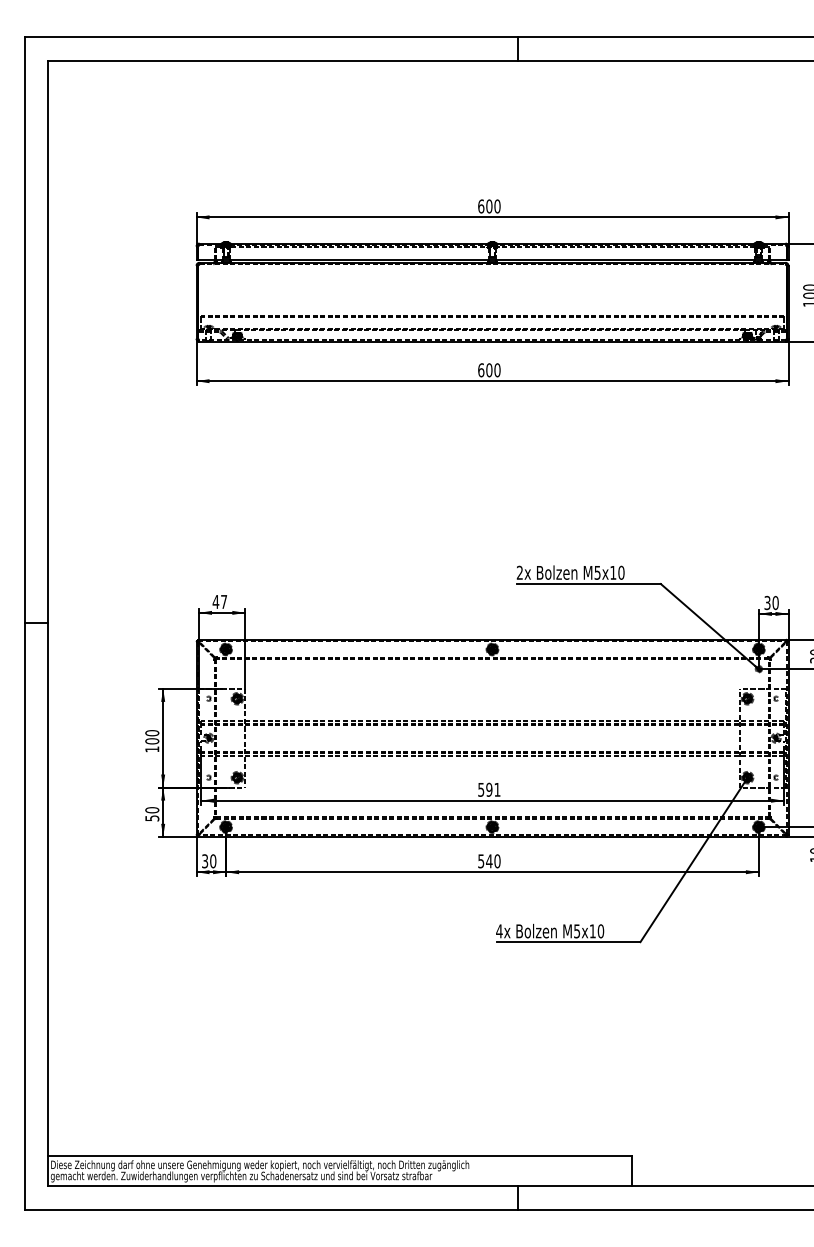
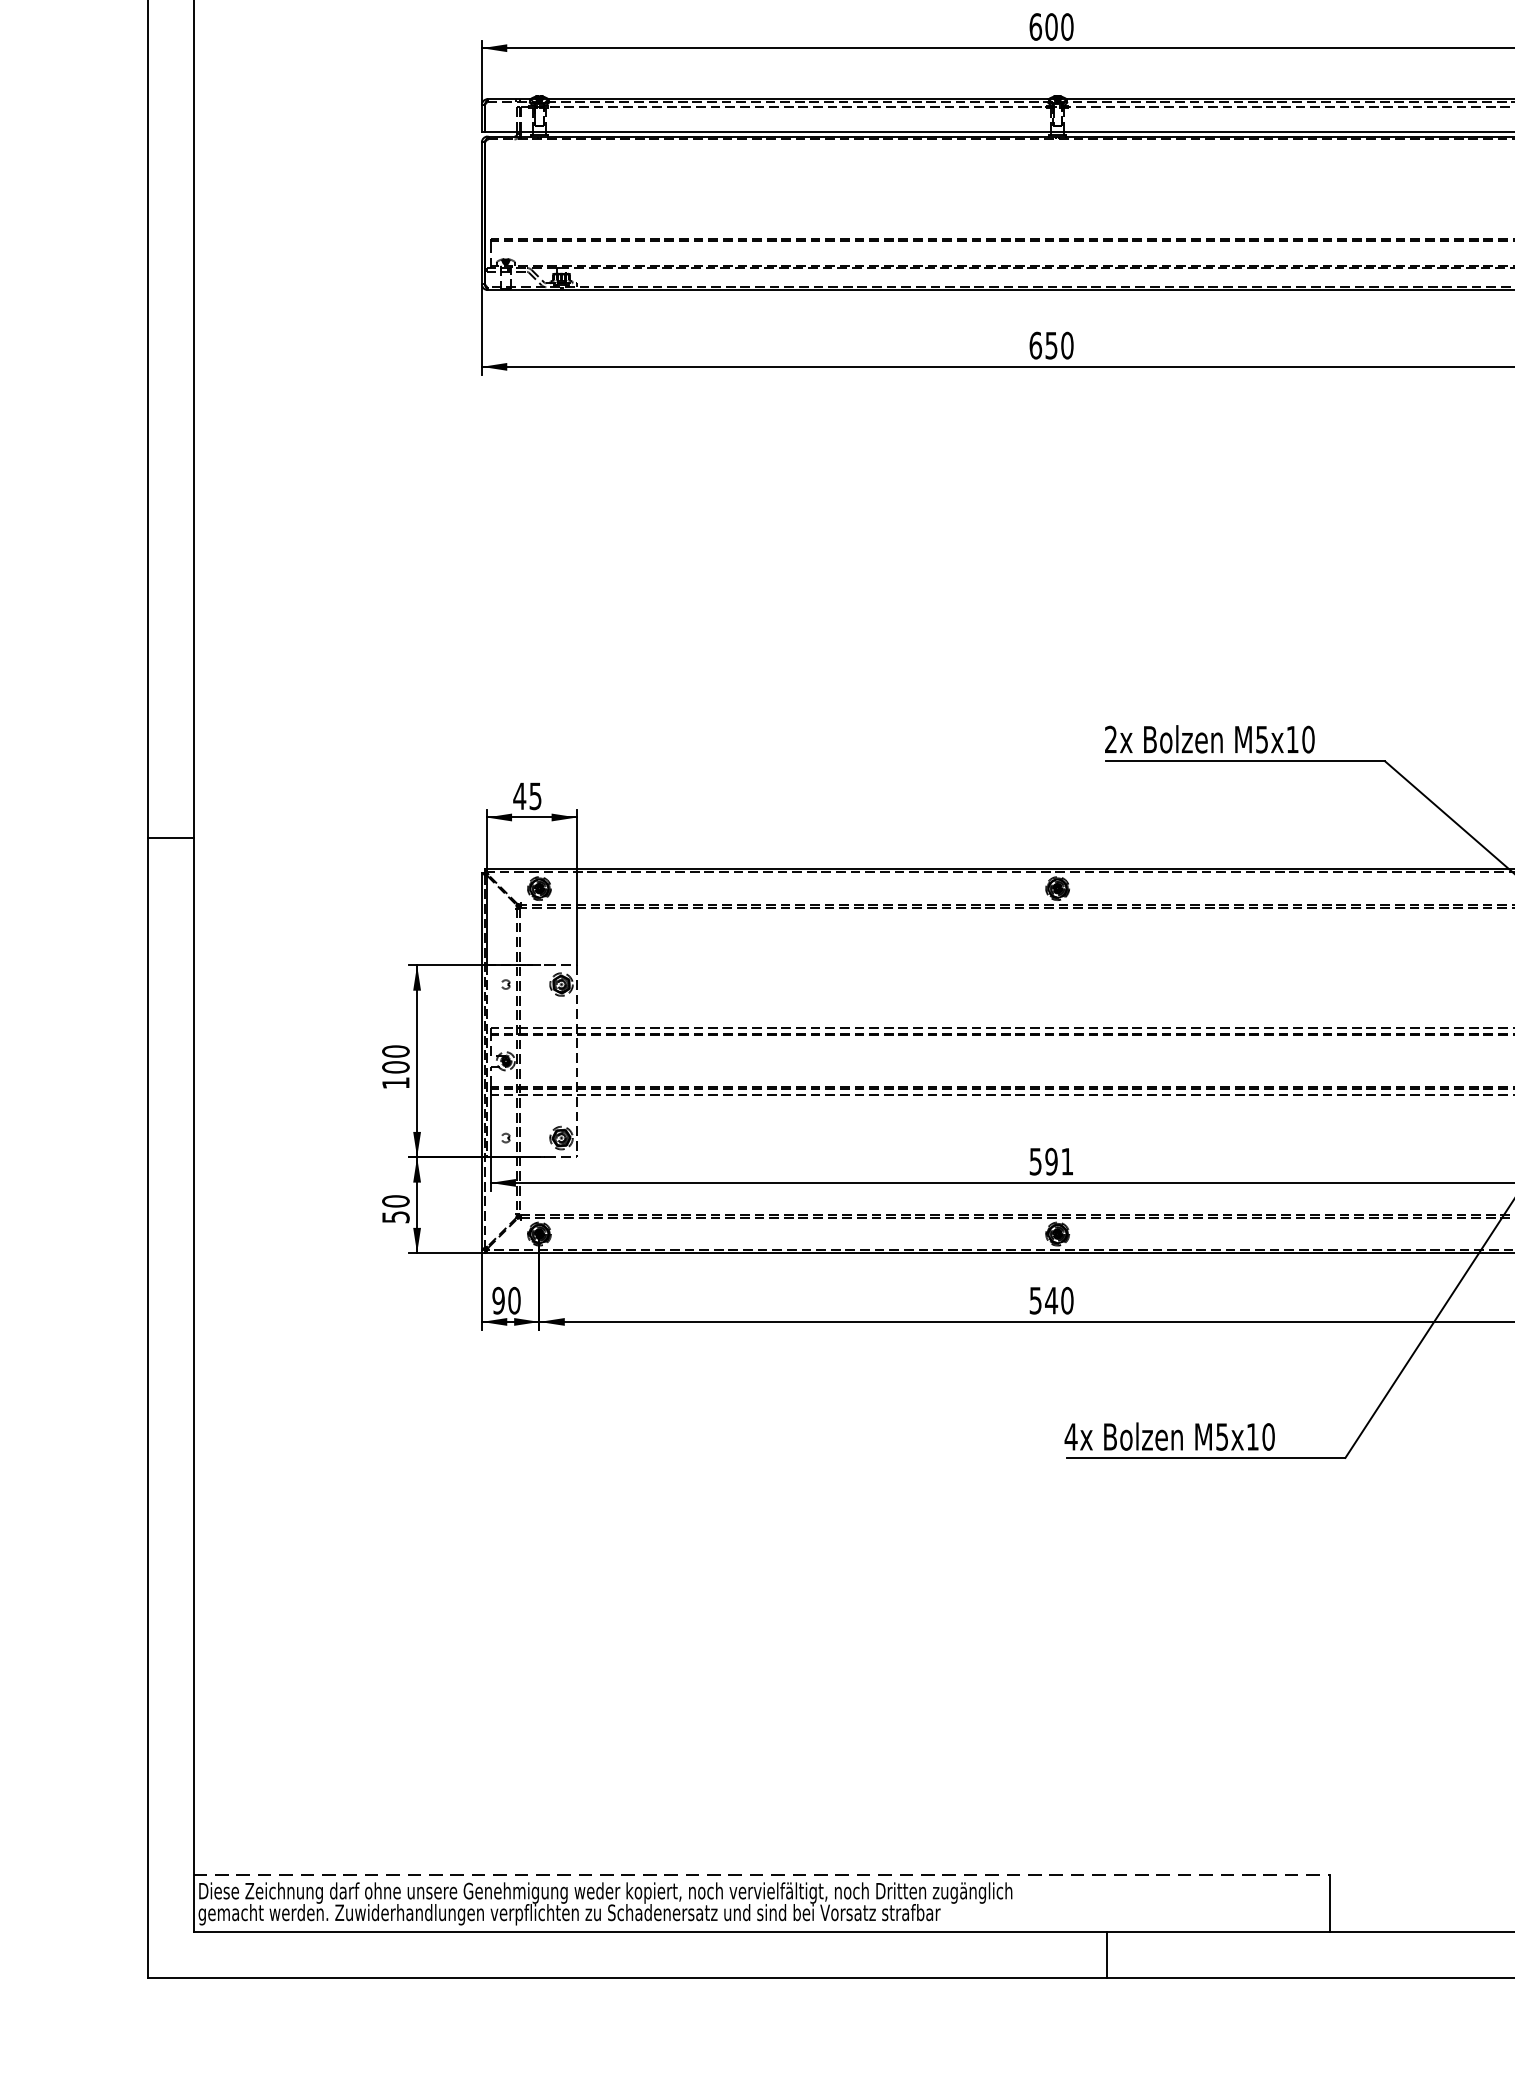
text: (489, 370) -> (1051, 346), 600 -> 650
text: (224, 602) -> (536, 797), 47 -> 45
text: (205, 861) -> (499, 1301), 30 -> 90
line: (340, 1156) -> (761, 1874), solid -> dashed

